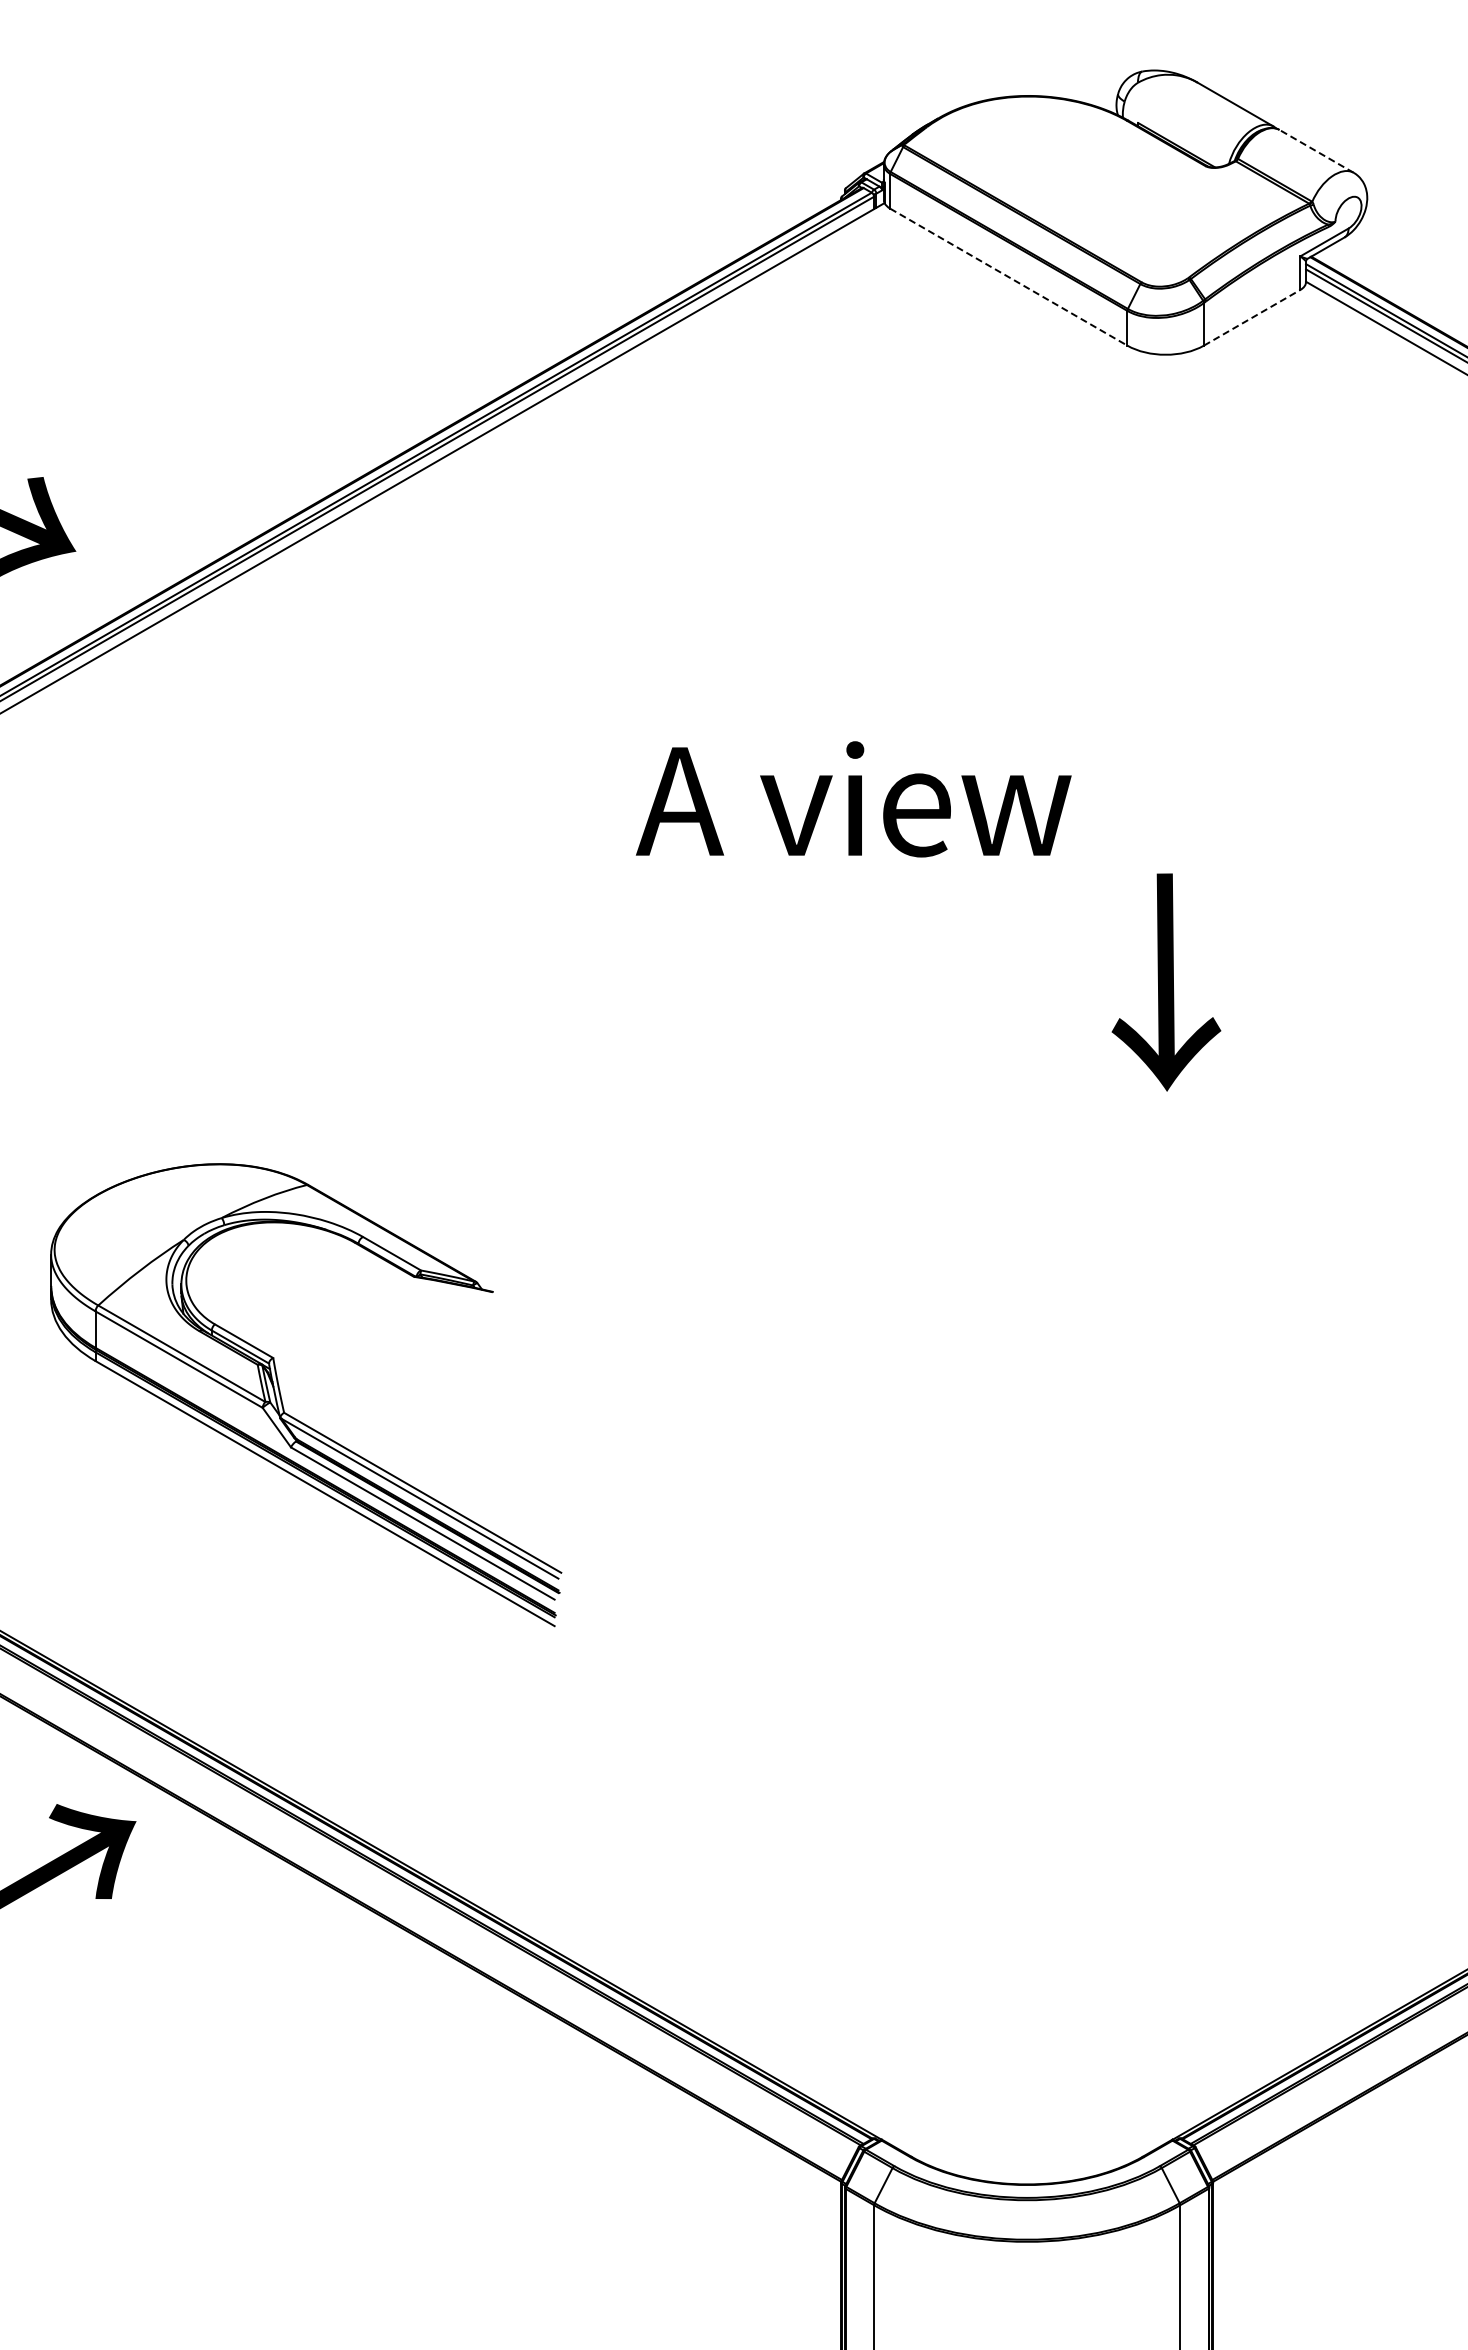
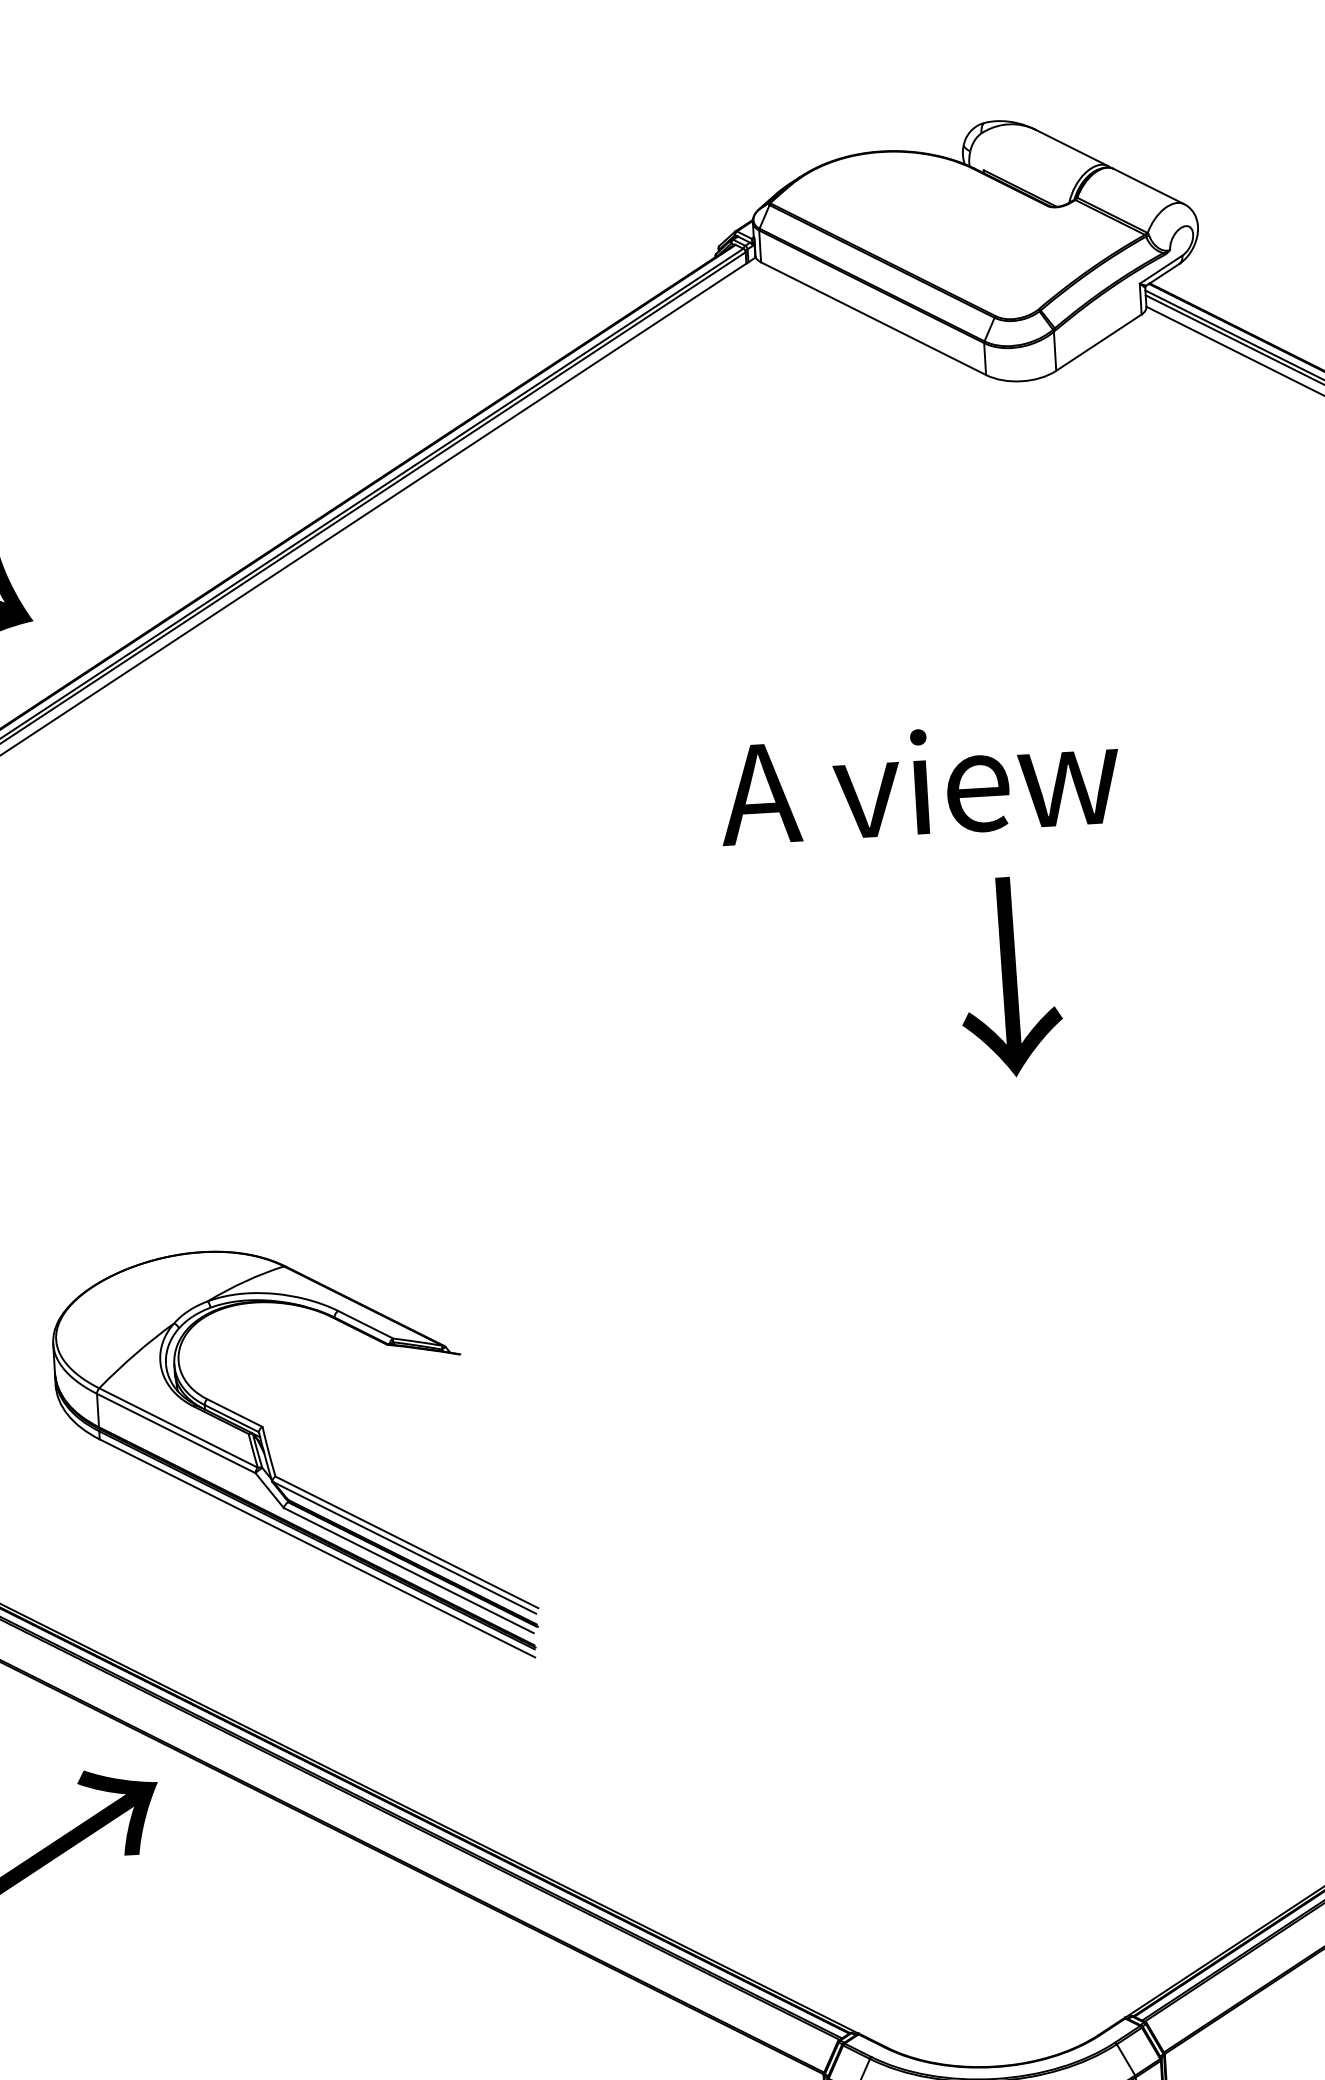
line: (1316, 151) -> (1148, 186), dashed -> solid
line: (1008, 277) -> (873, 319), dashed -> solid
line: (1252, 317) -> (1099, 342), dashed -> solid
text: (853, 799) -> (919, 782), moved
text: (1166, 982) -> (1009, 977), moved
part: (282, 1399) -> (273, 1464), moved

